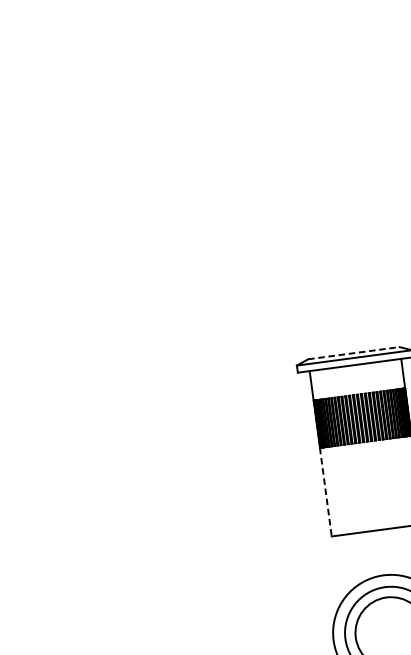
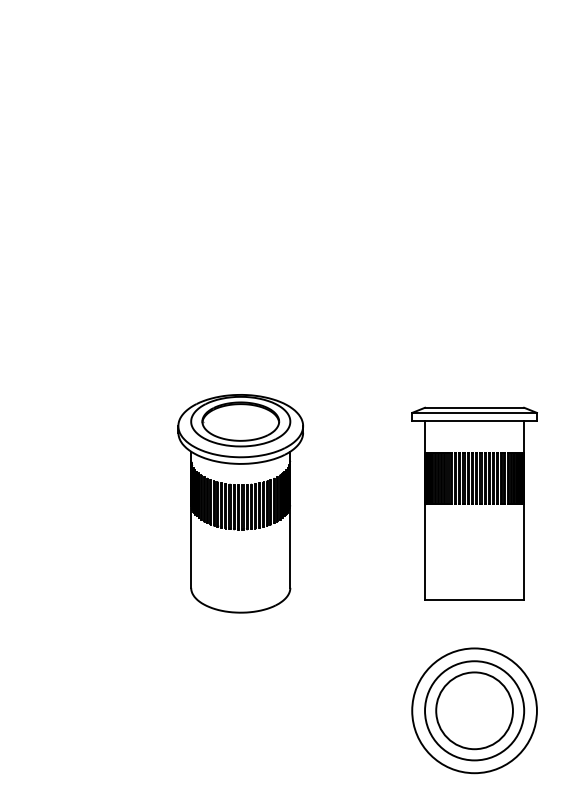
line: (353, 352) -> (474, 407), dashed -> solid
part: (149, 470) -> (240, 503), added
line: (326, 491) -> (425, 551), dashed -> solid

